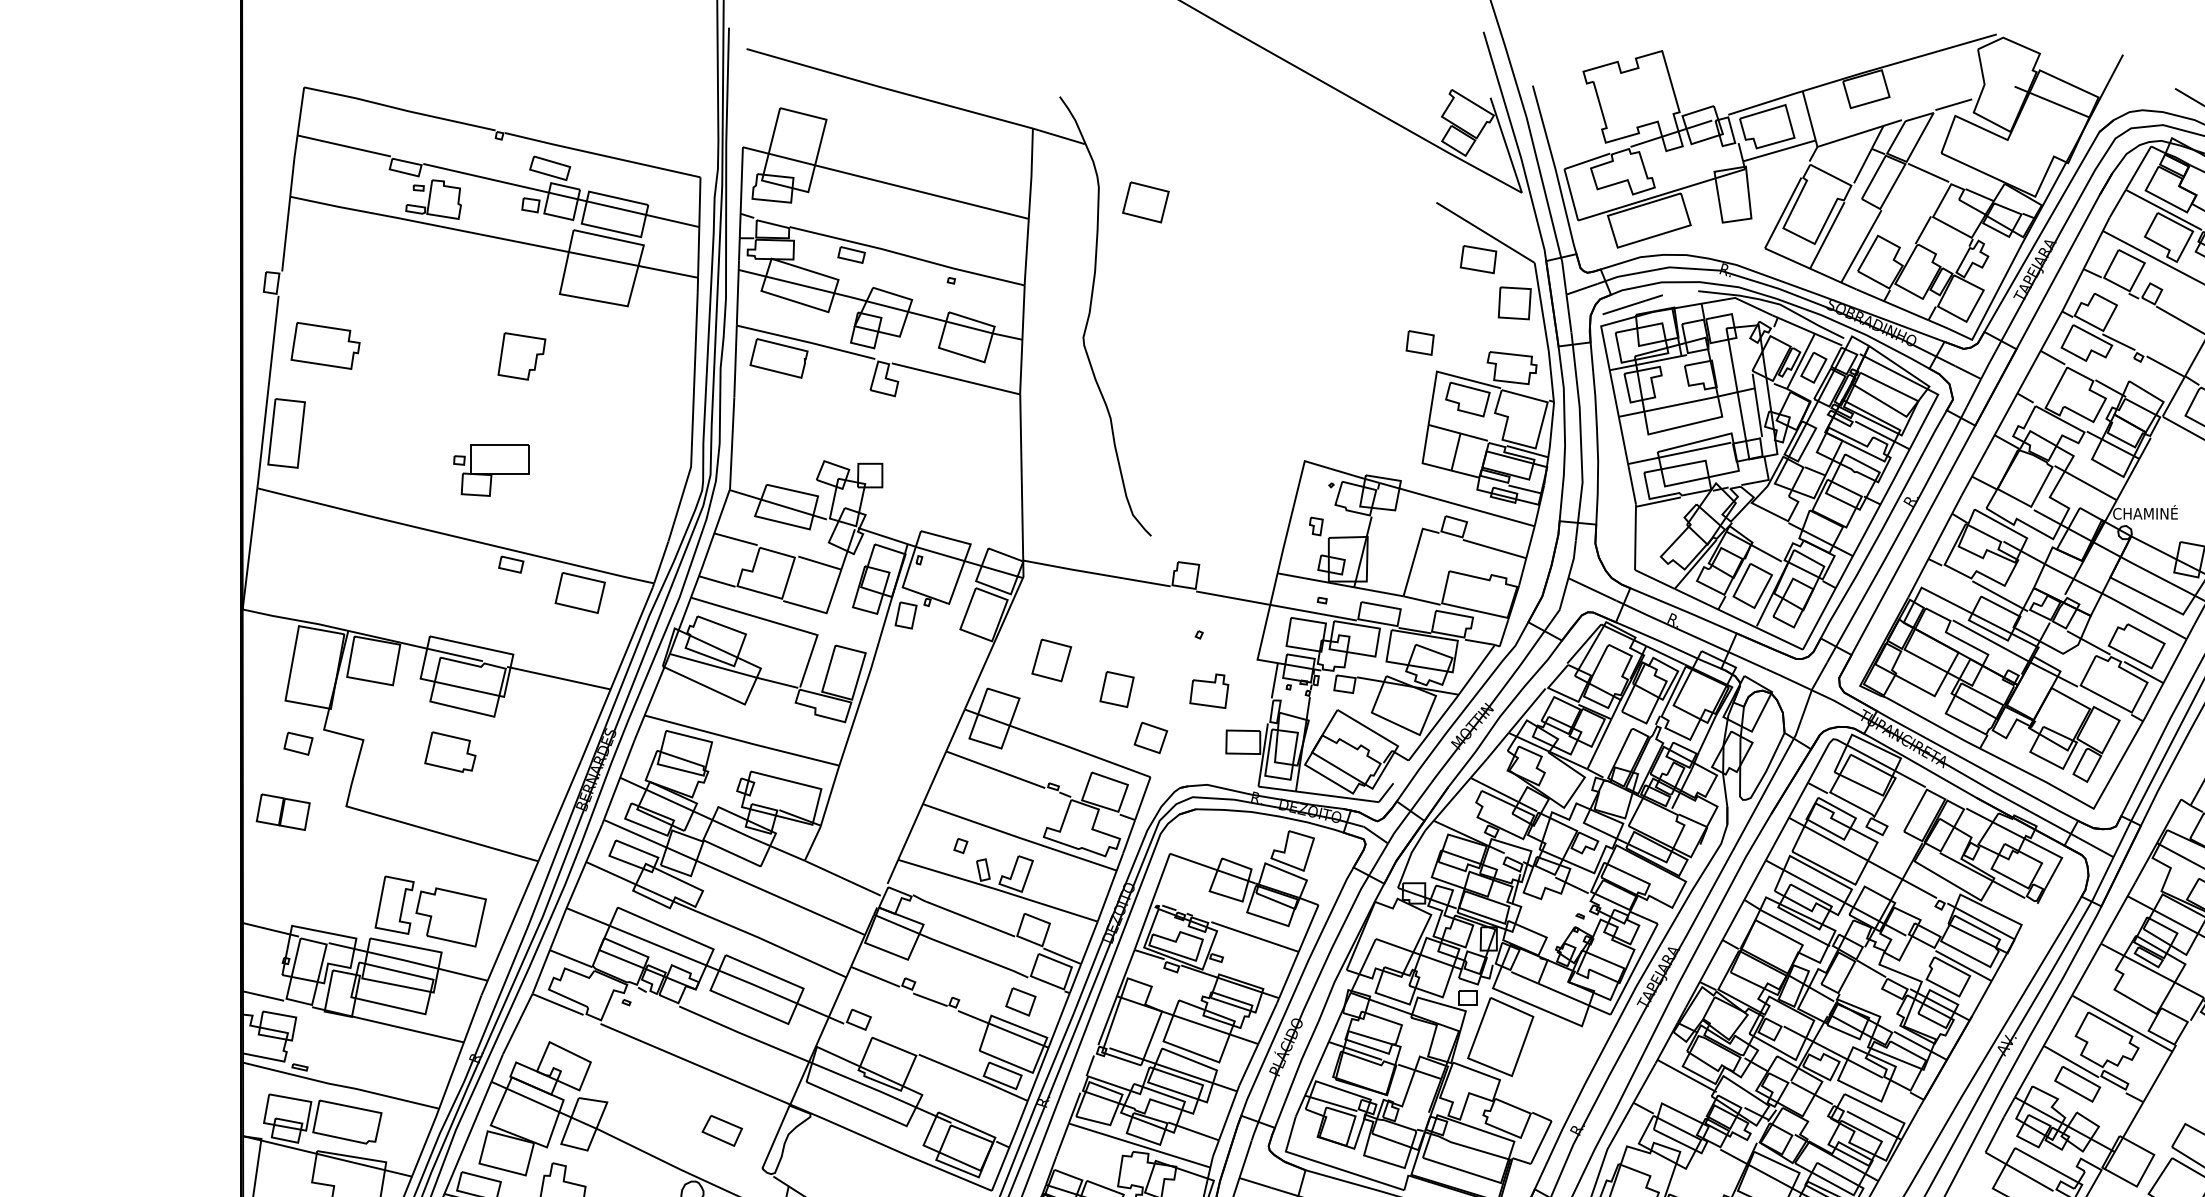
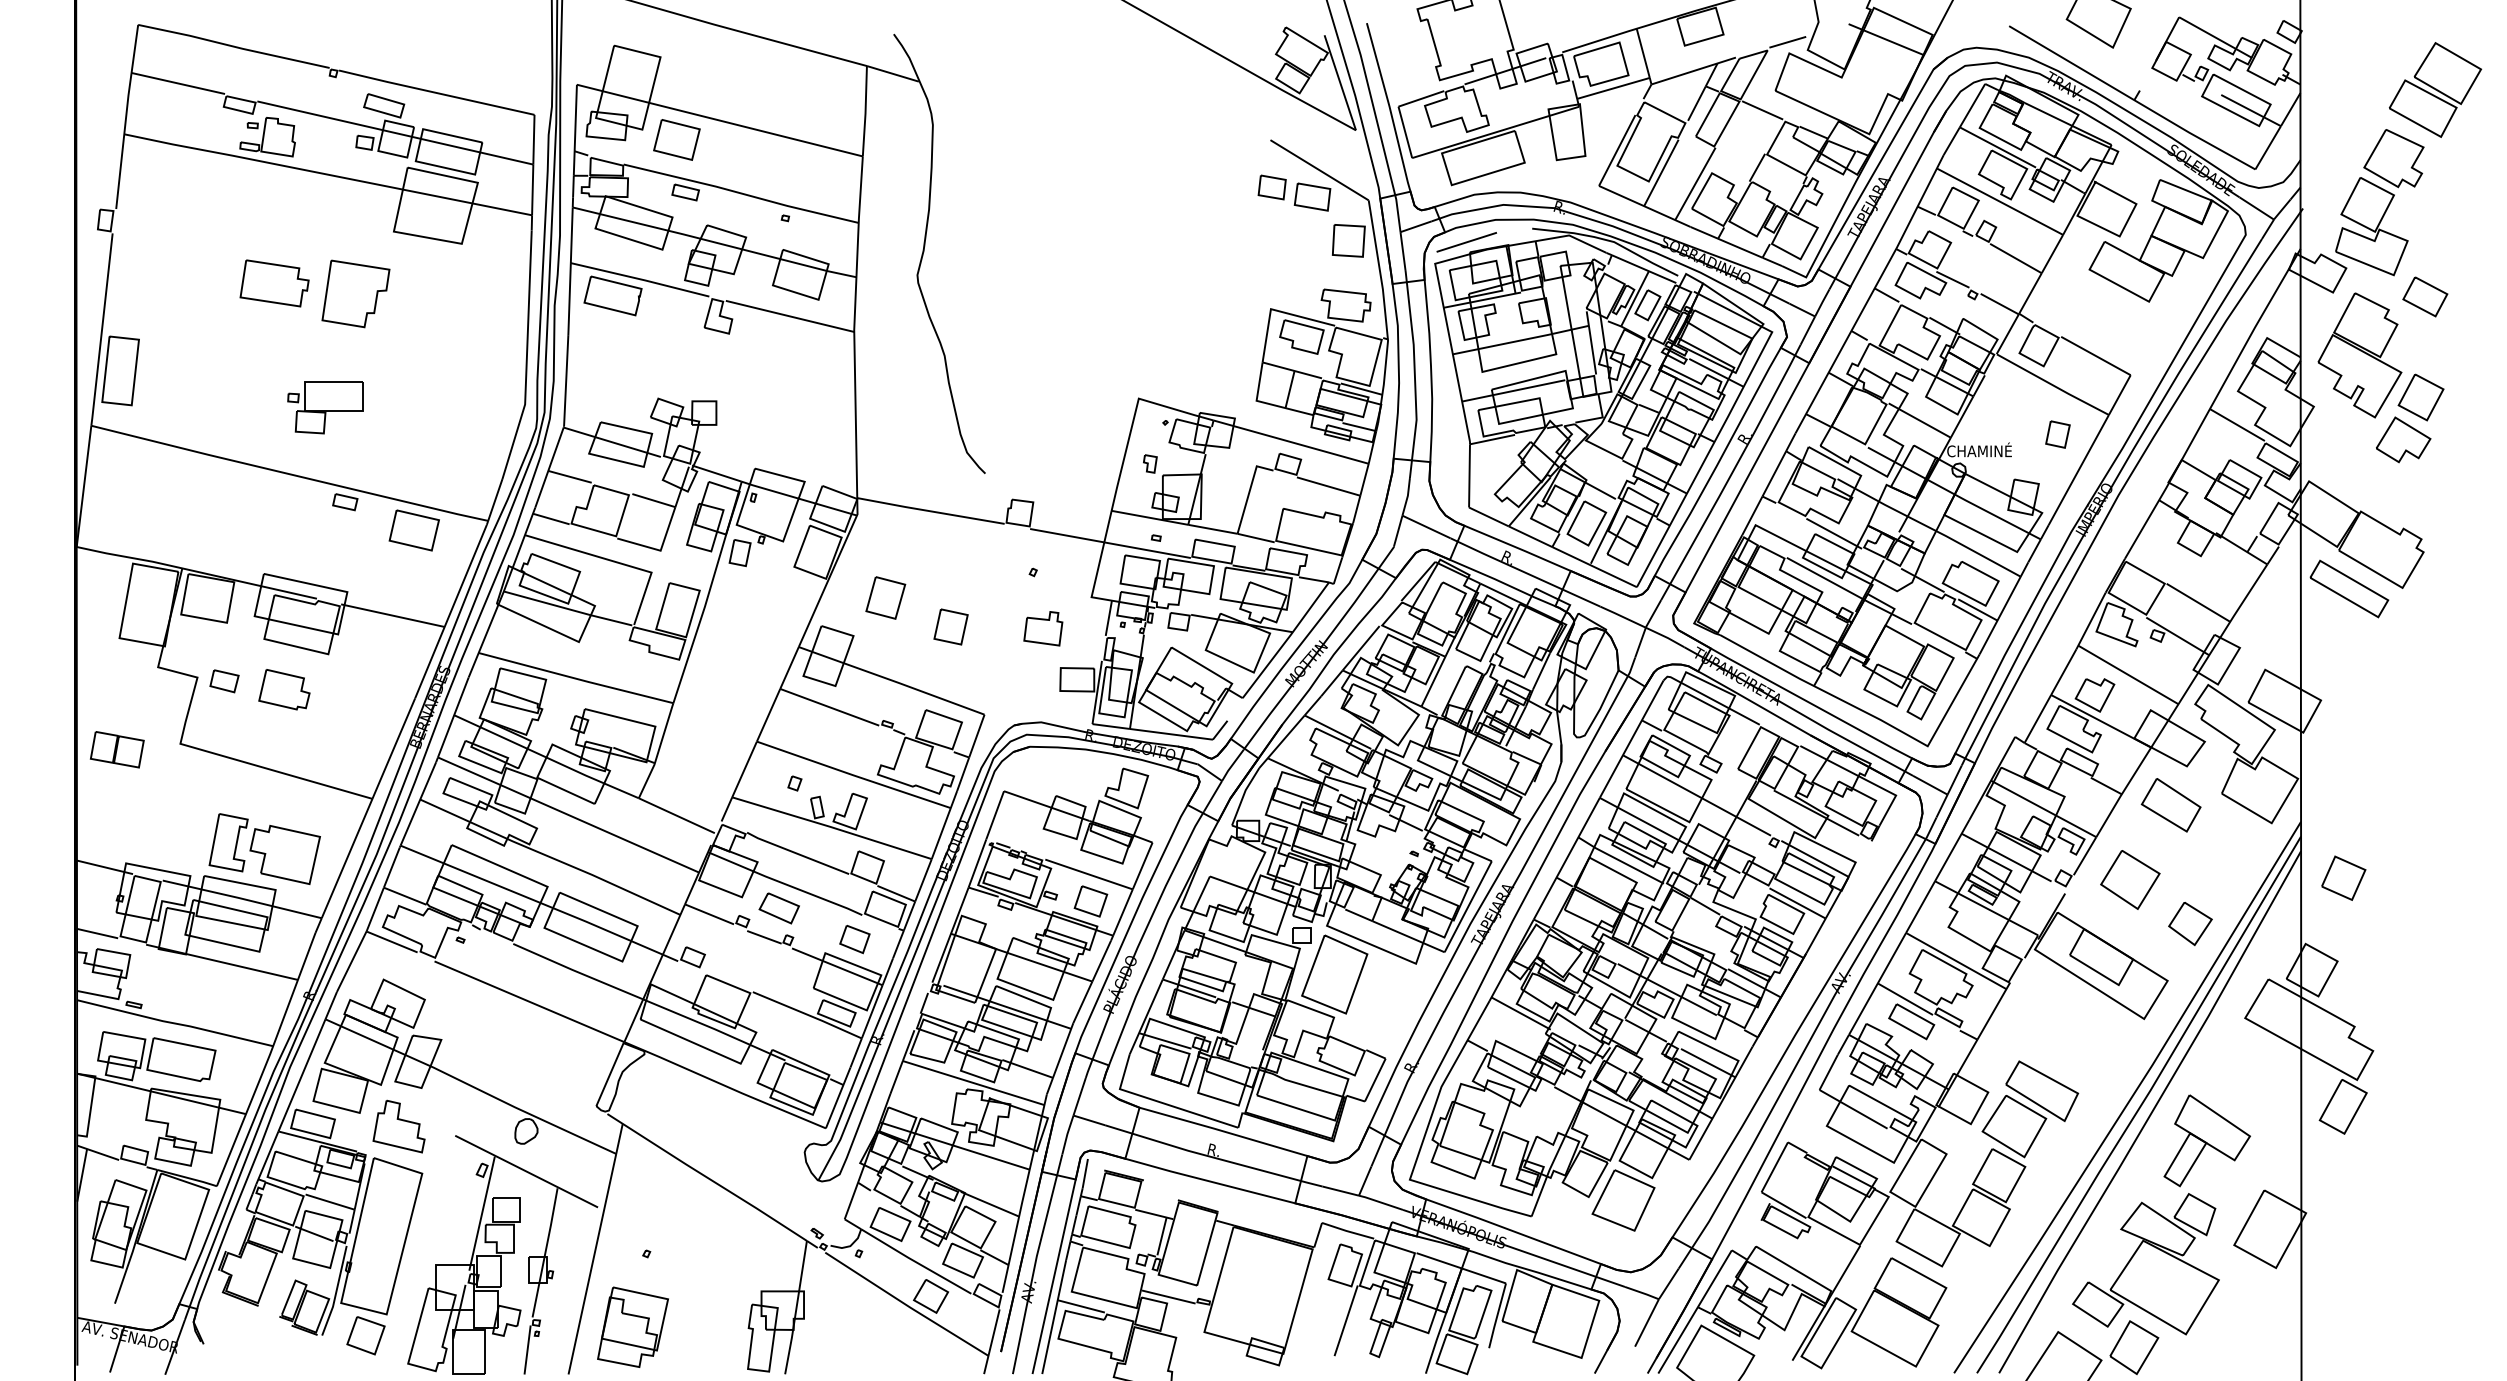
part: (1145, 201) -> (676, 139), moved
part: (1419, 342) -> (1271, 187), moved
part: (325, 345) -> (274, 283), moved
part: (521, 355) -> (355, 293), size x1.43
part: (1150, 737) -> (1090, 901), moved
part: (298, 743) -> (224, 681), moved
part: (721, 1130) -> (778, 908), moved

